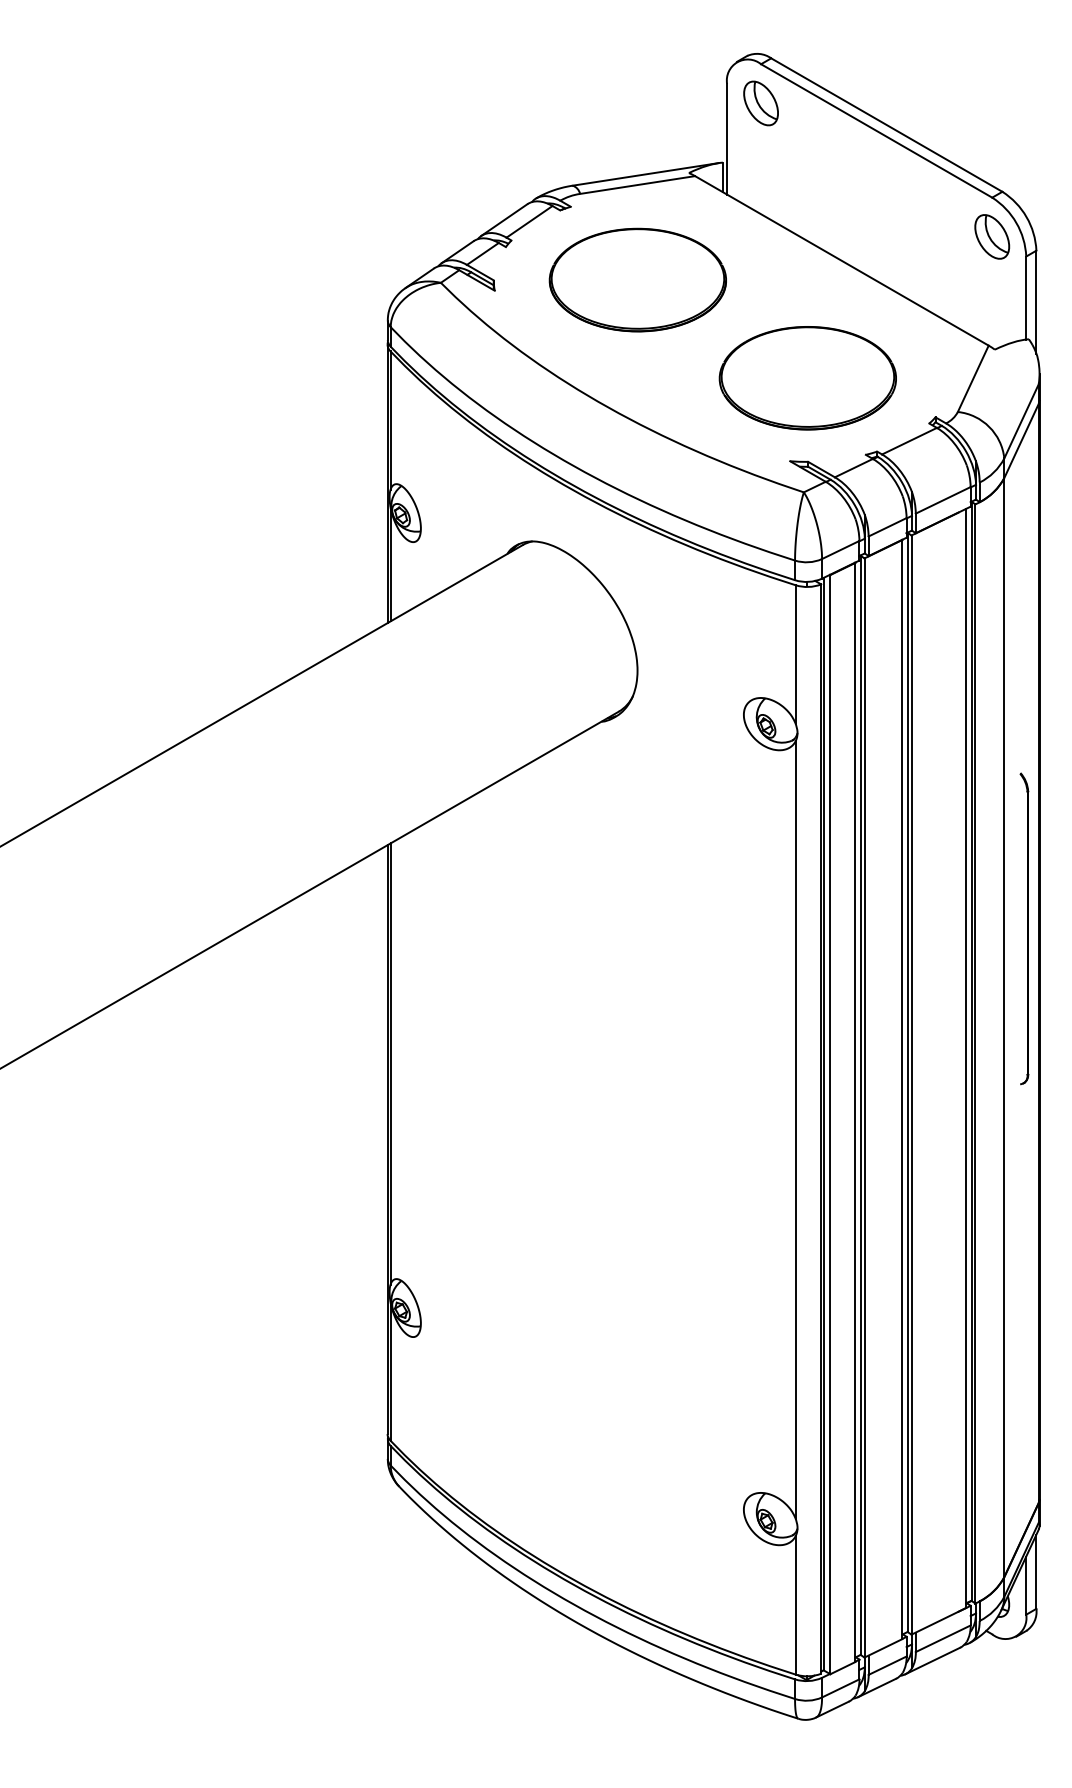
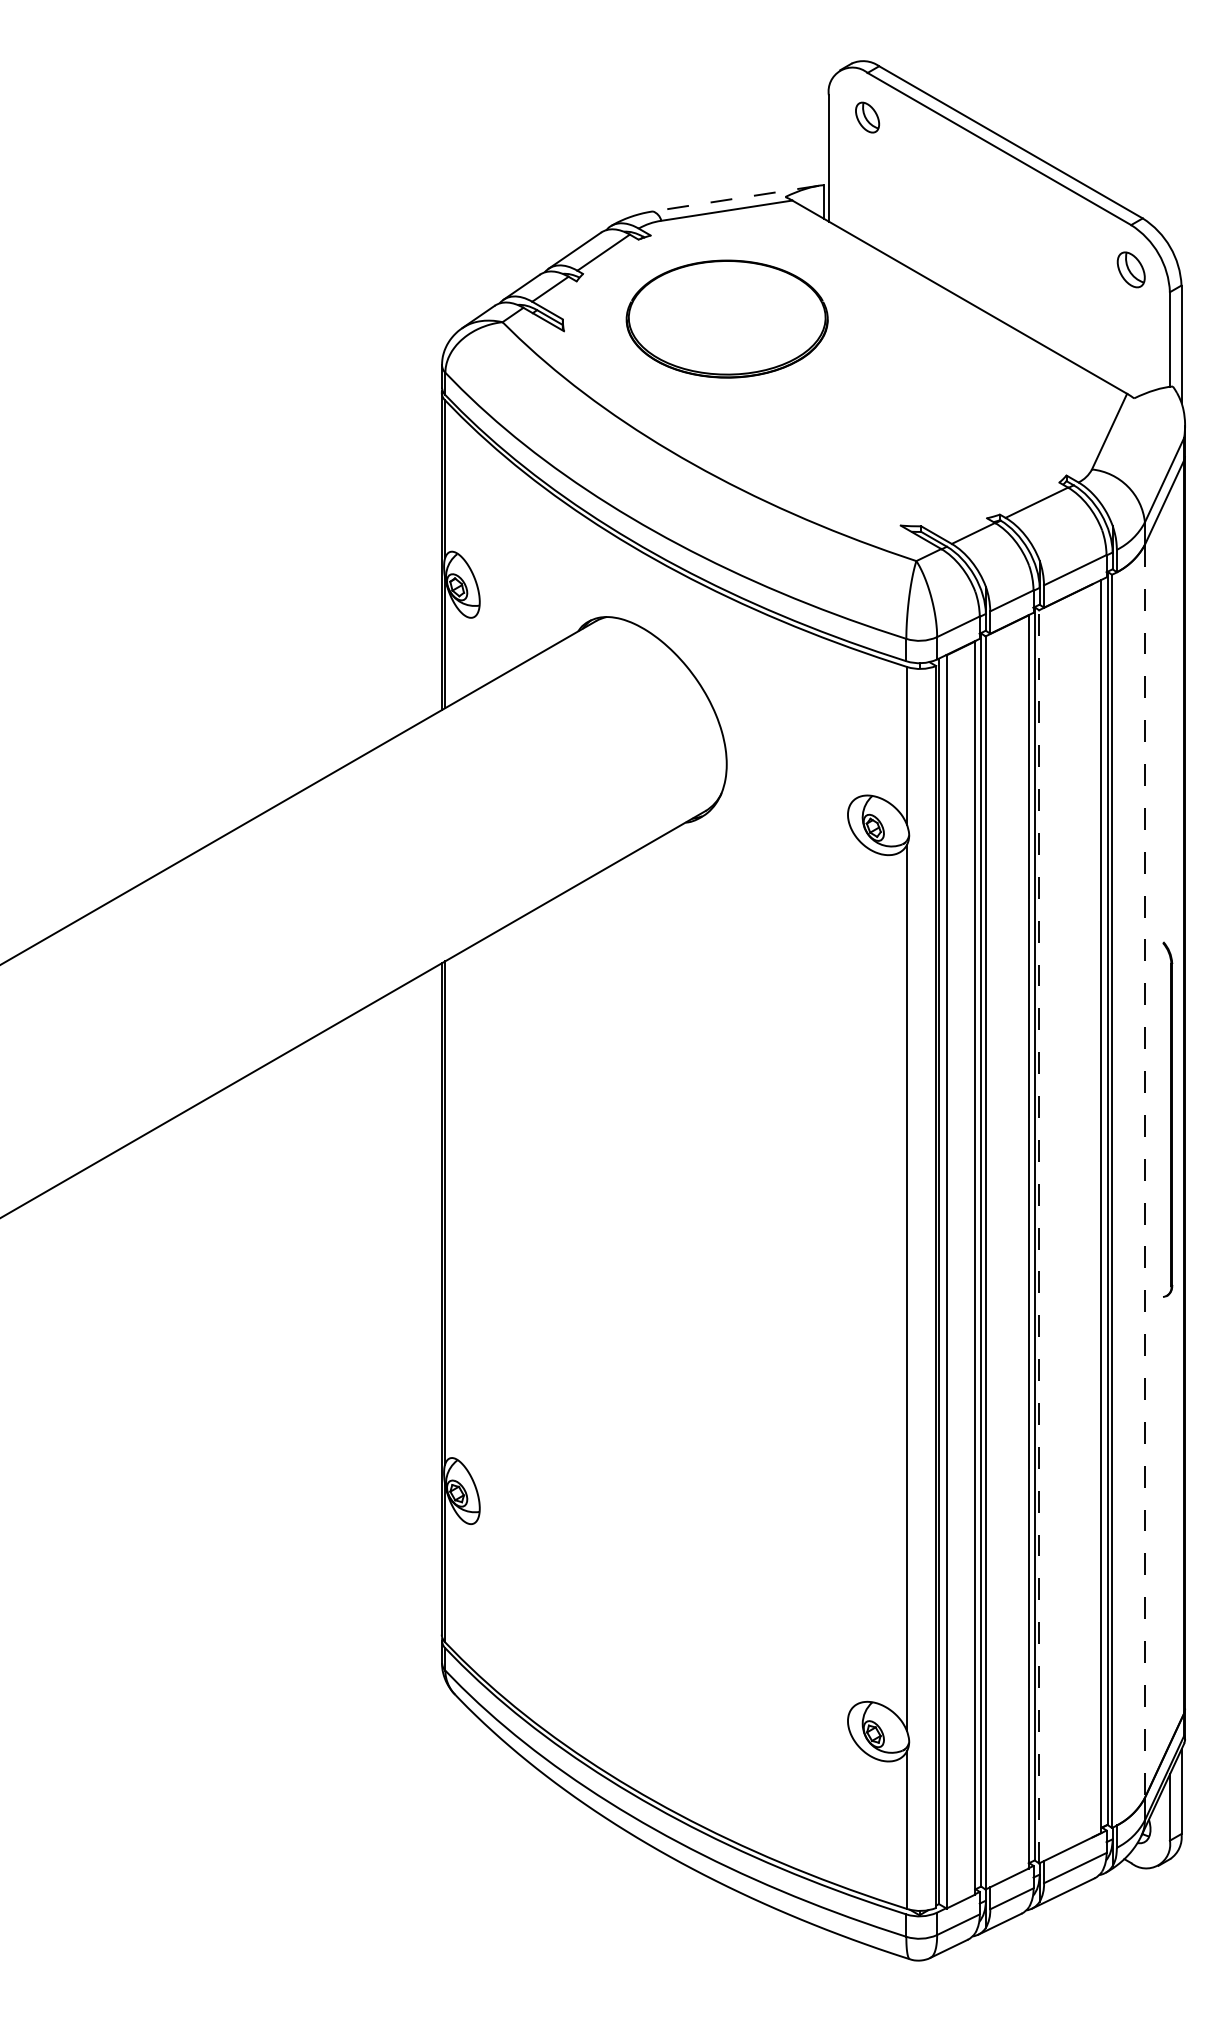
part: (760, 103) -> (867, 117), size x0.6
line: (645, 174) -> (735, 198), solid -> dashed
part: (992, 236) -> (1131, 269), size x0.7
part: (807, 377) -> (920, 430), removed
part: (1024, 928) -> (1167, 1119), moved
line: (1003, 1027) -> (1144, 1171), solid -> dashed
line: (911, 1084) -> (1039, 1236), solid -> dashed

